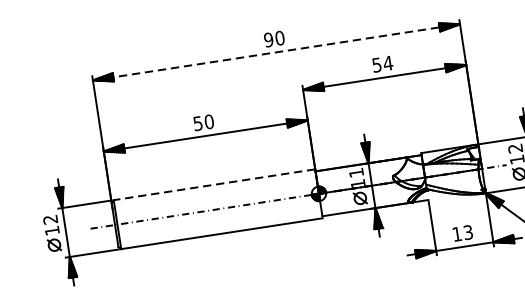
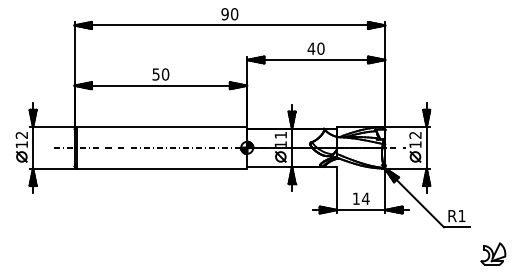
line: (277, 52) -> (230, 25), dashed -> solid
text: (381, 64) -> (315, 48), 54 -> 40
line: (214, 185) -> (161, 127), dashed -> solid
text: (467, 232) -> (365, 198), 13 -> 14

